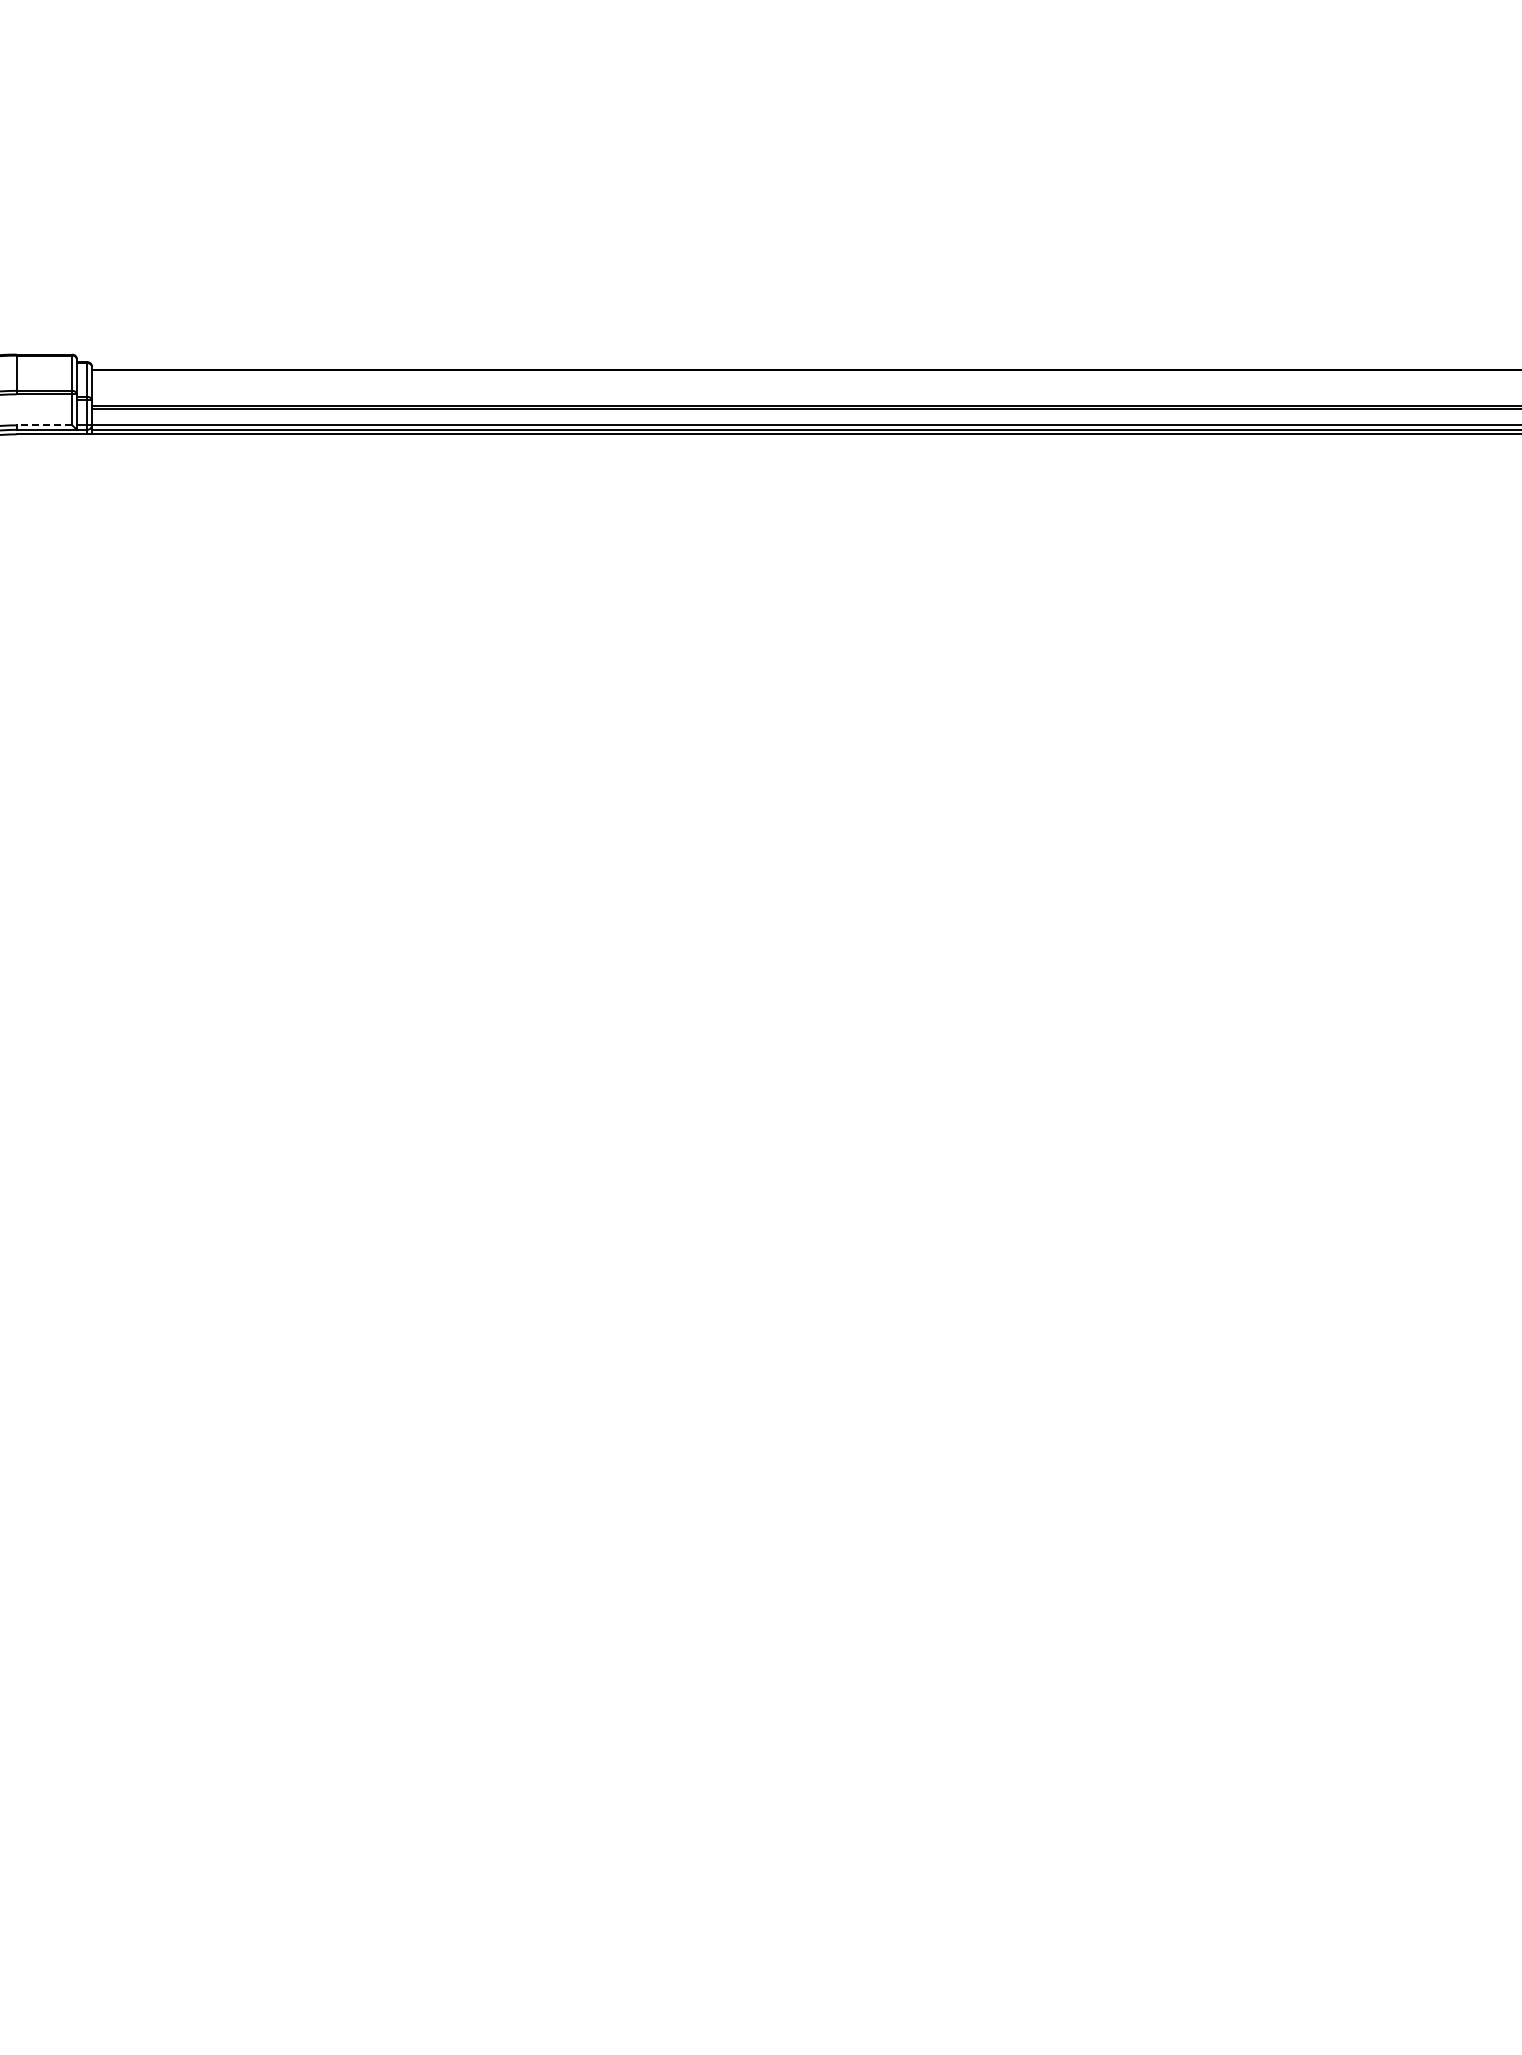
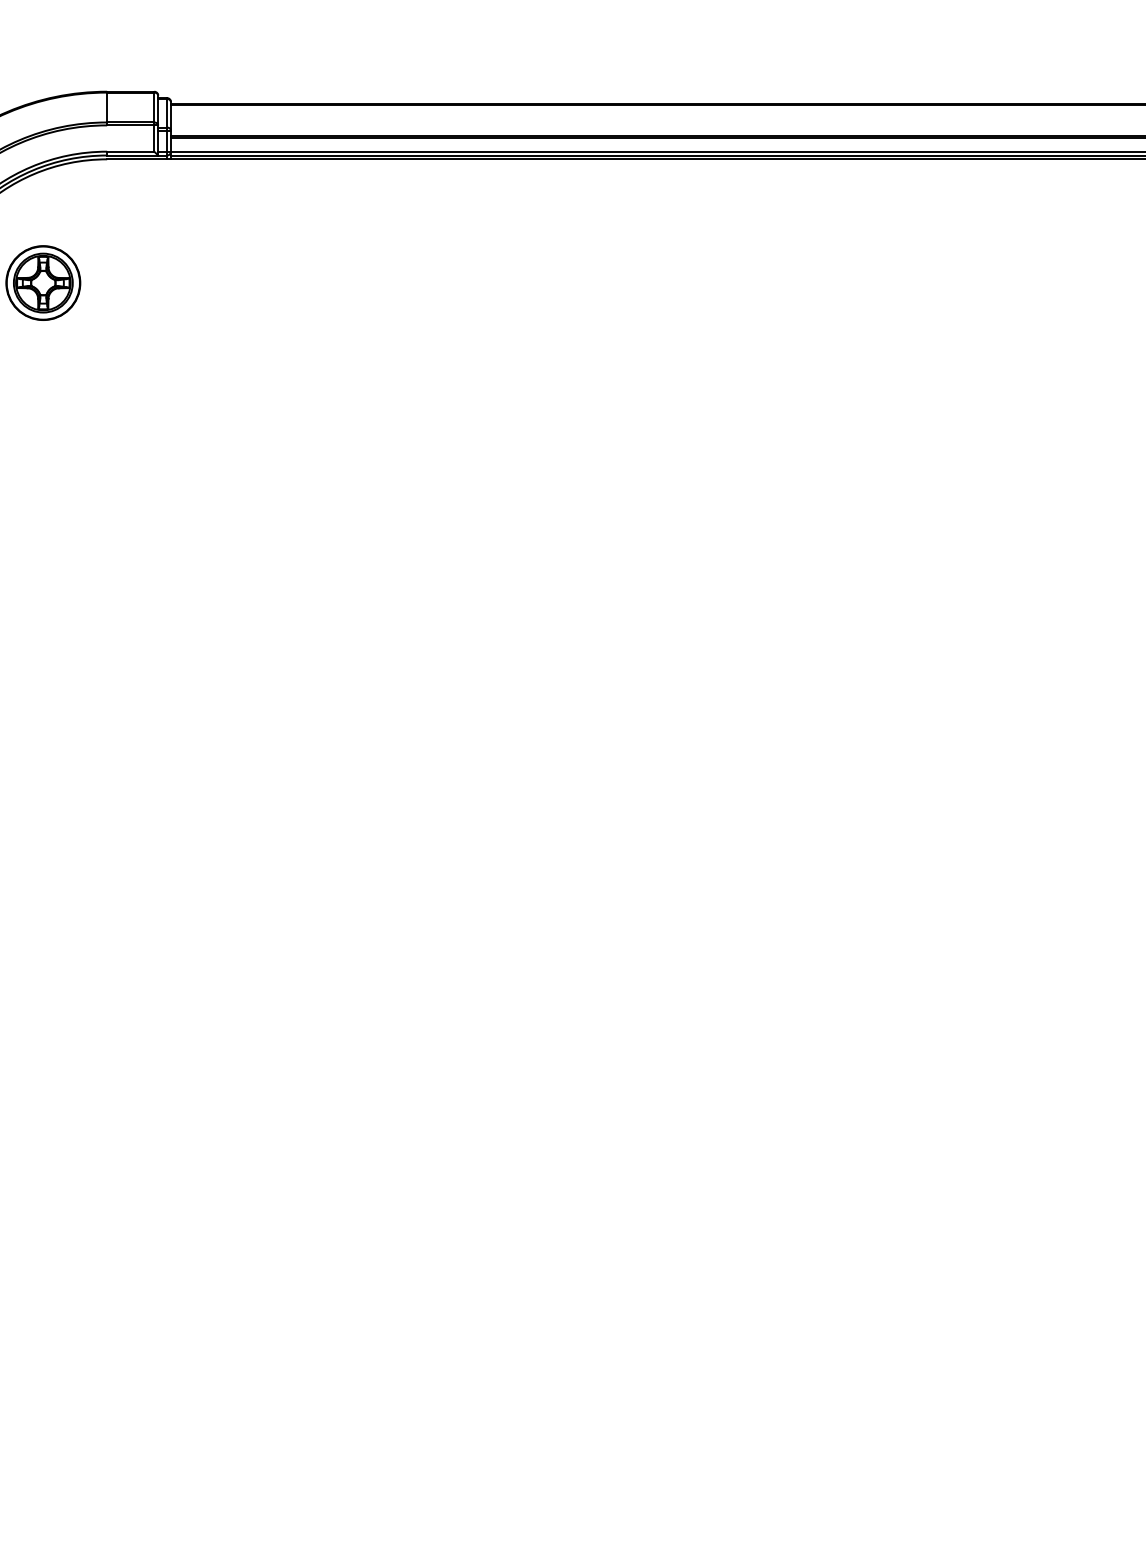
line: (44, 425) -> (130, 151), dashed -> solid

